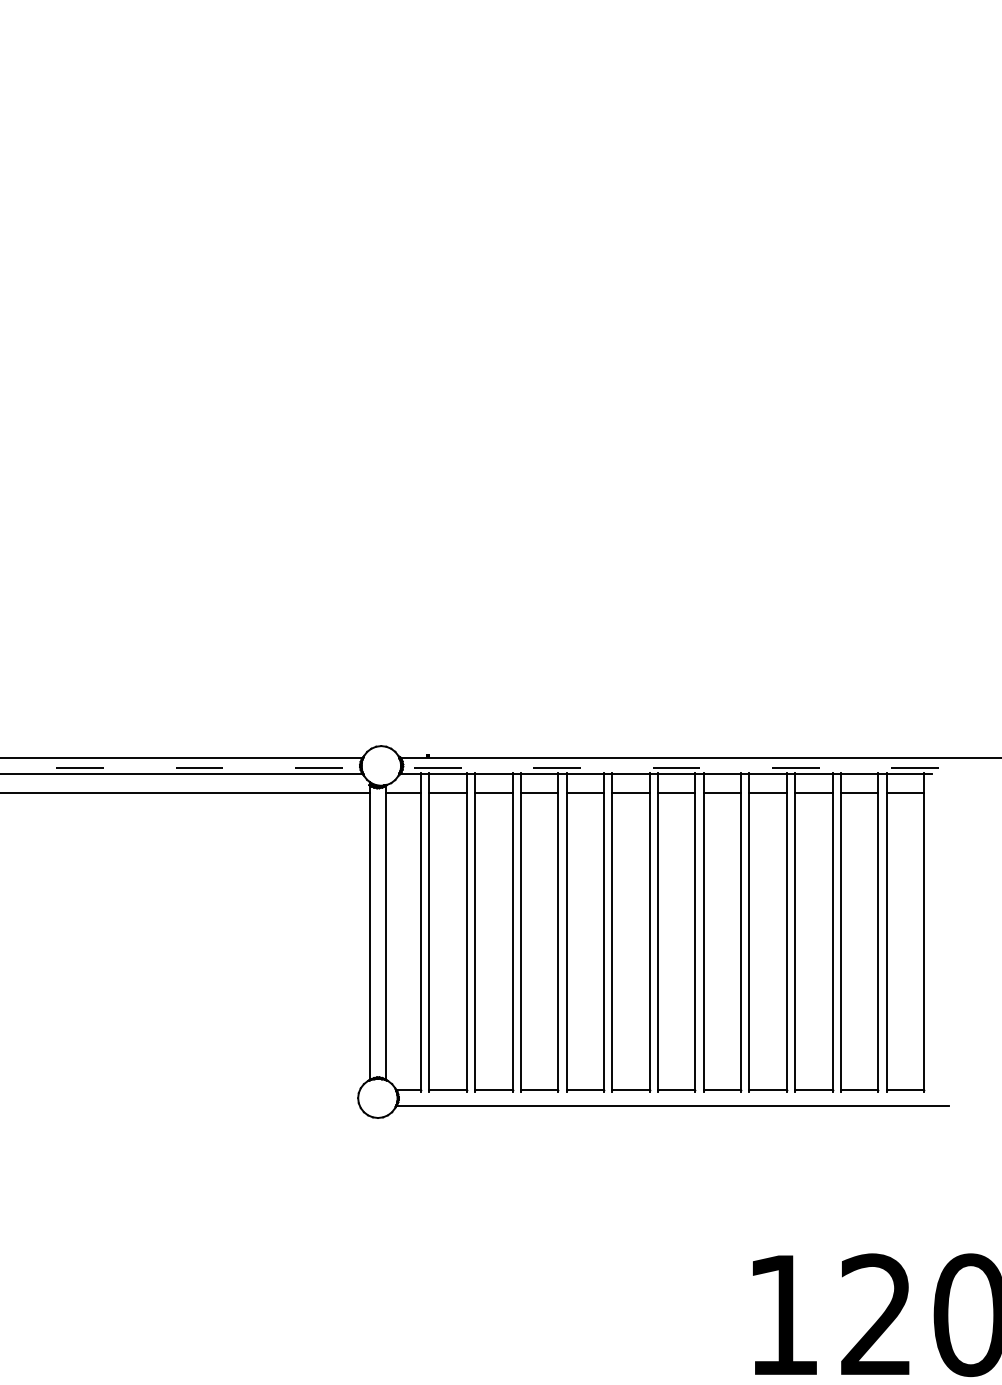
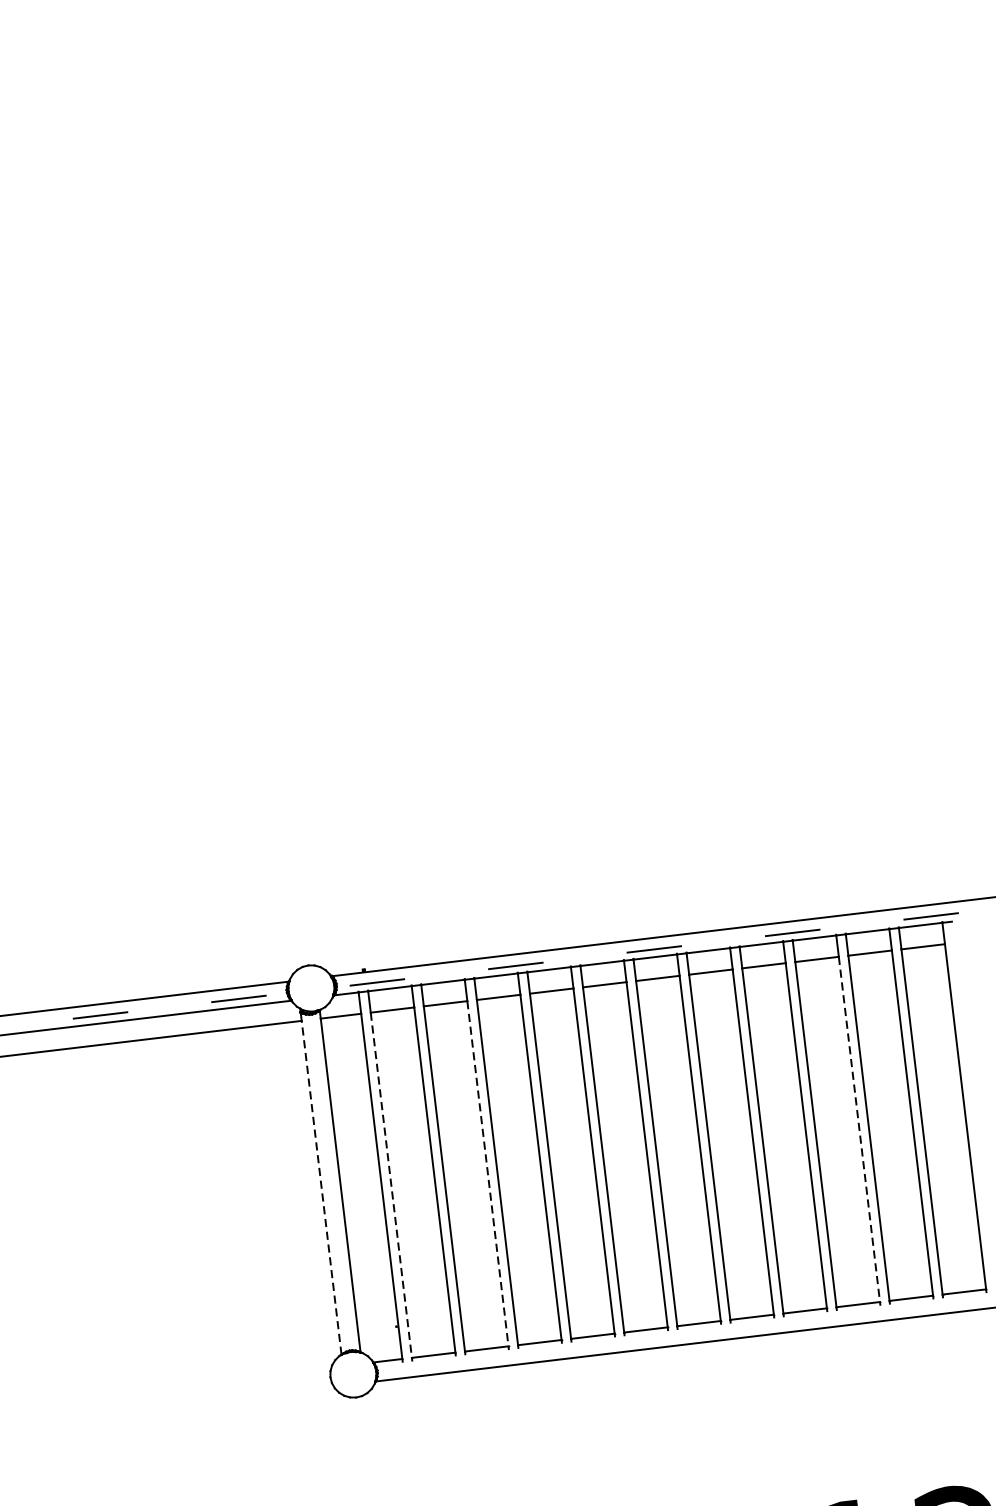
line: (369, 936) -> (321, 1188), solid -> dashed
line: (429, 941) -> (391, 1185), solid -> dashed
line: (512, 941) -> (487, 1174), solid -> dashed
line: (832, 941) -> (859, 1129), solid -> dashed

